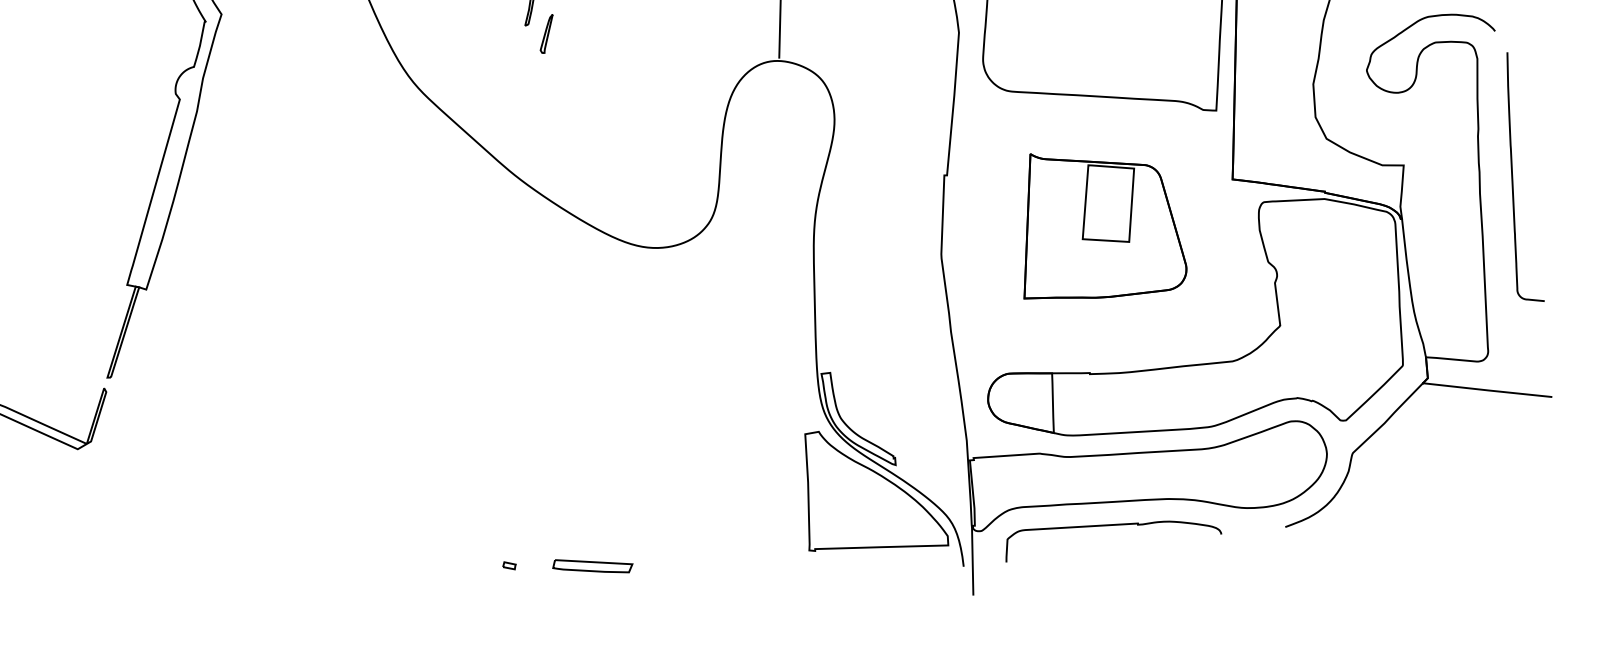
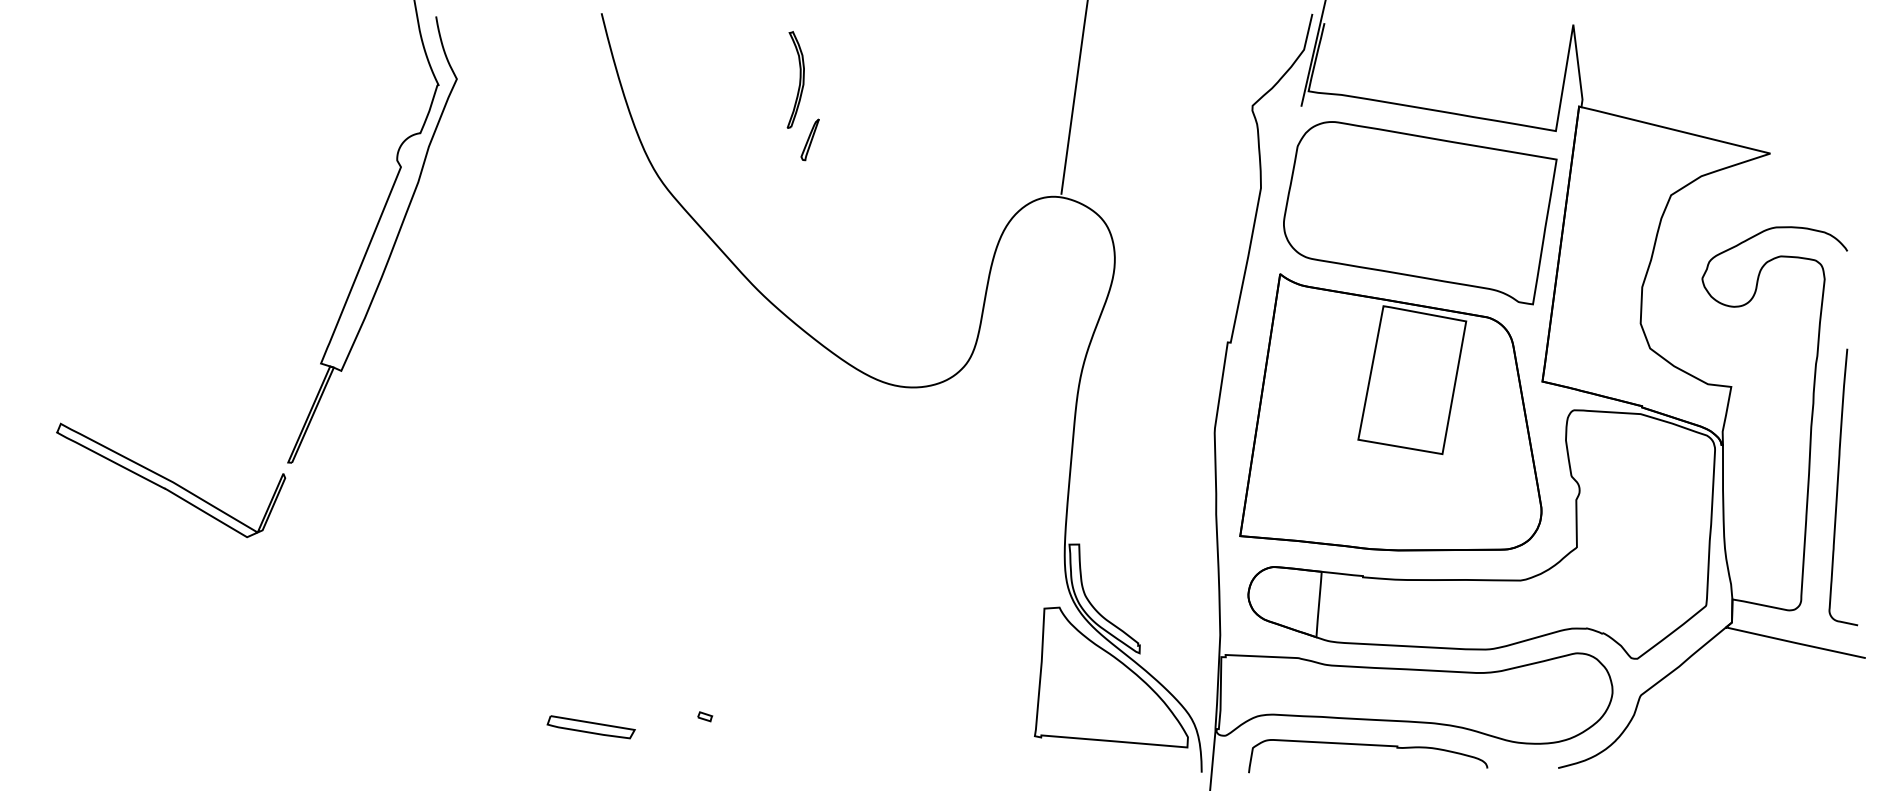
curve: (1513, 178) -> (1838, 487), moved
part: (1098, 222) -> (1390, 412), size x1.67
part: (592, 566) -> (590, 727), moved

